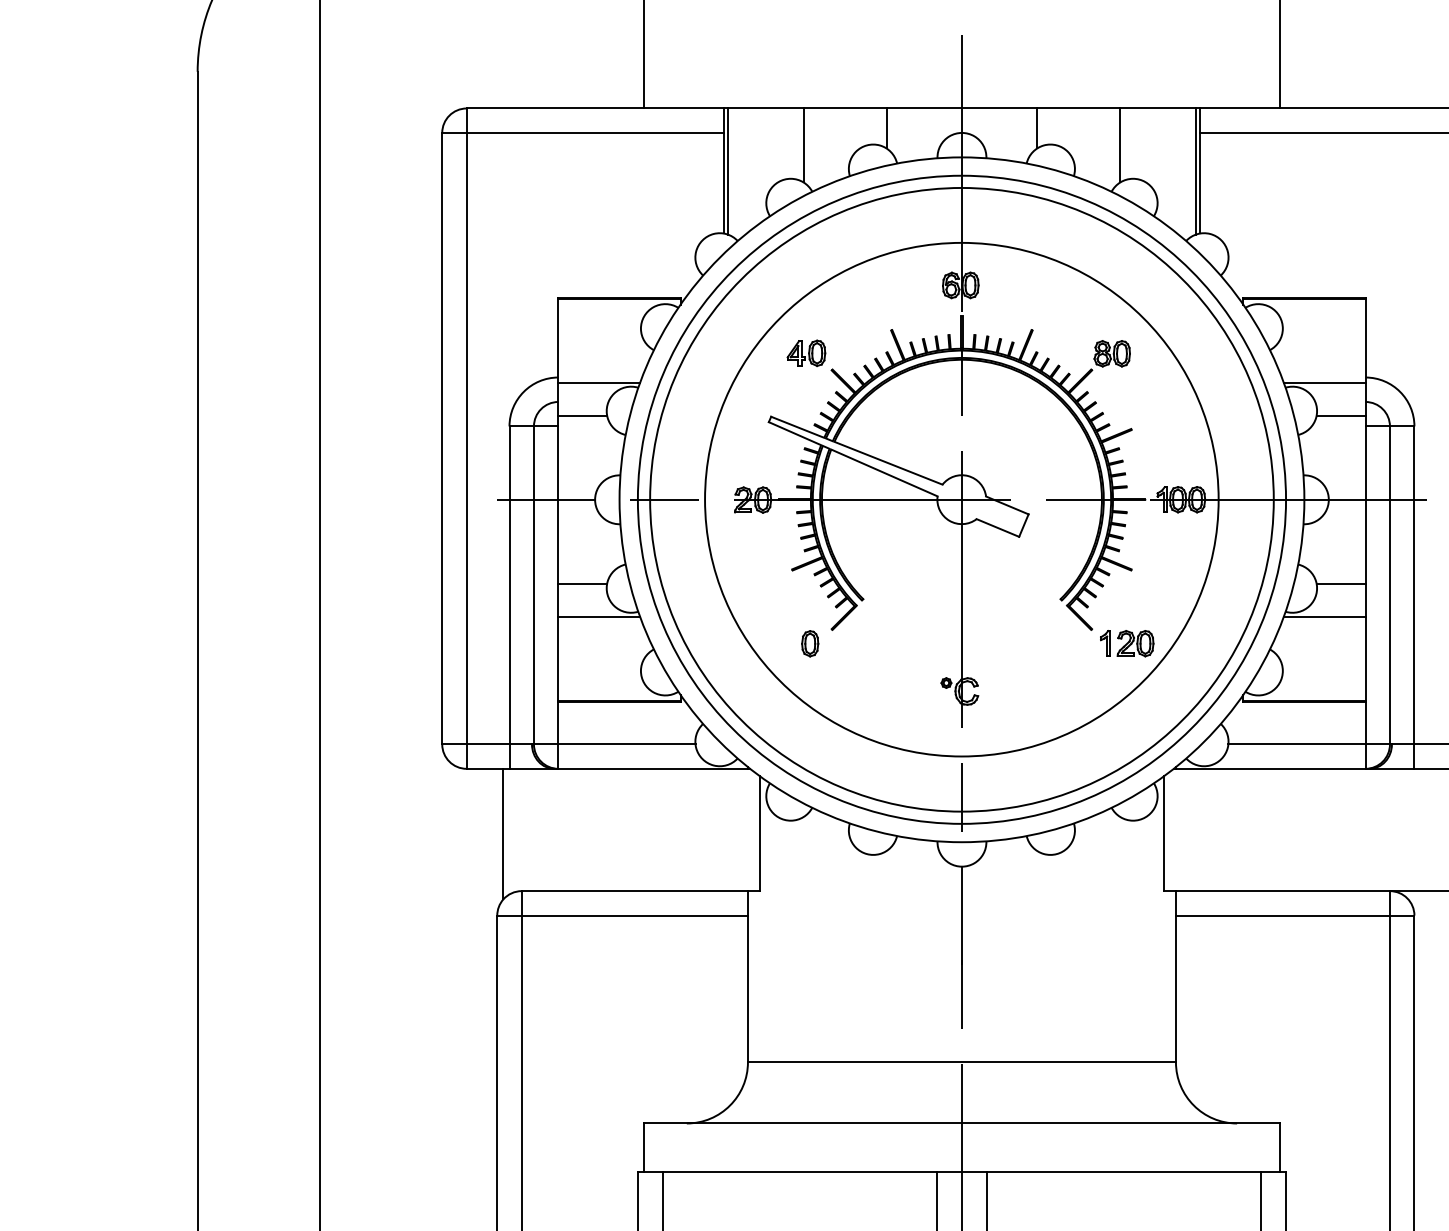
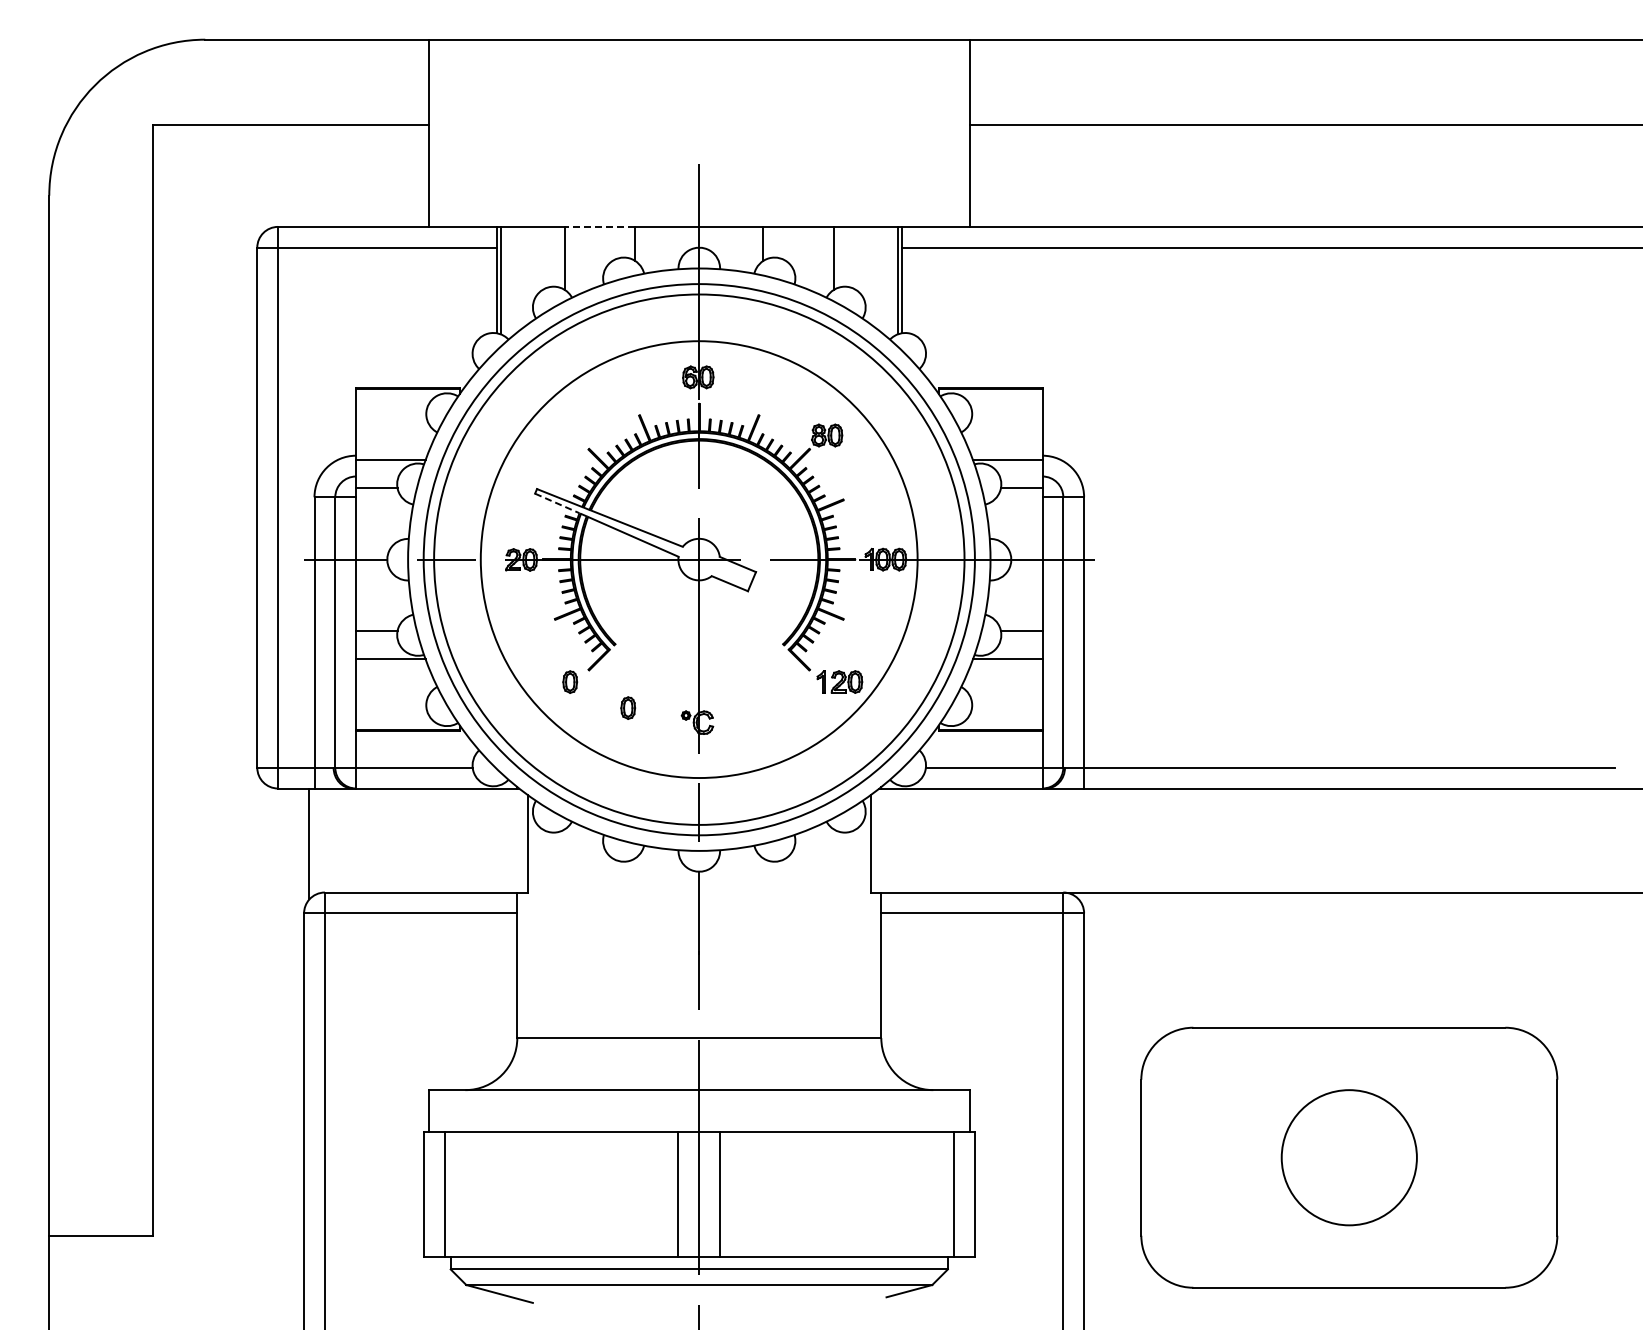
line: (844, 108) -> (599, 226), solid -> dashed
part: (805, 352) -> (566, 434), removed
line: (795, 433) -> (557, 503), solid -> dashed
part: (878, 673) -> (628, 707), added

